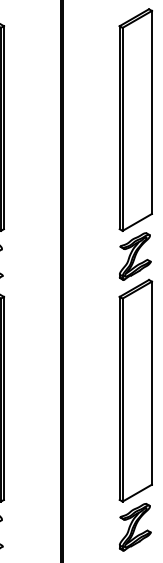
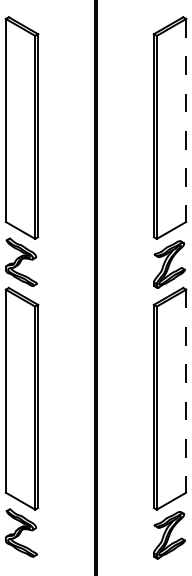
line: (152, 112) -> (186, 120), solid -> dashed
line: (152, 383) -> (186, 391), solid -> dashed

